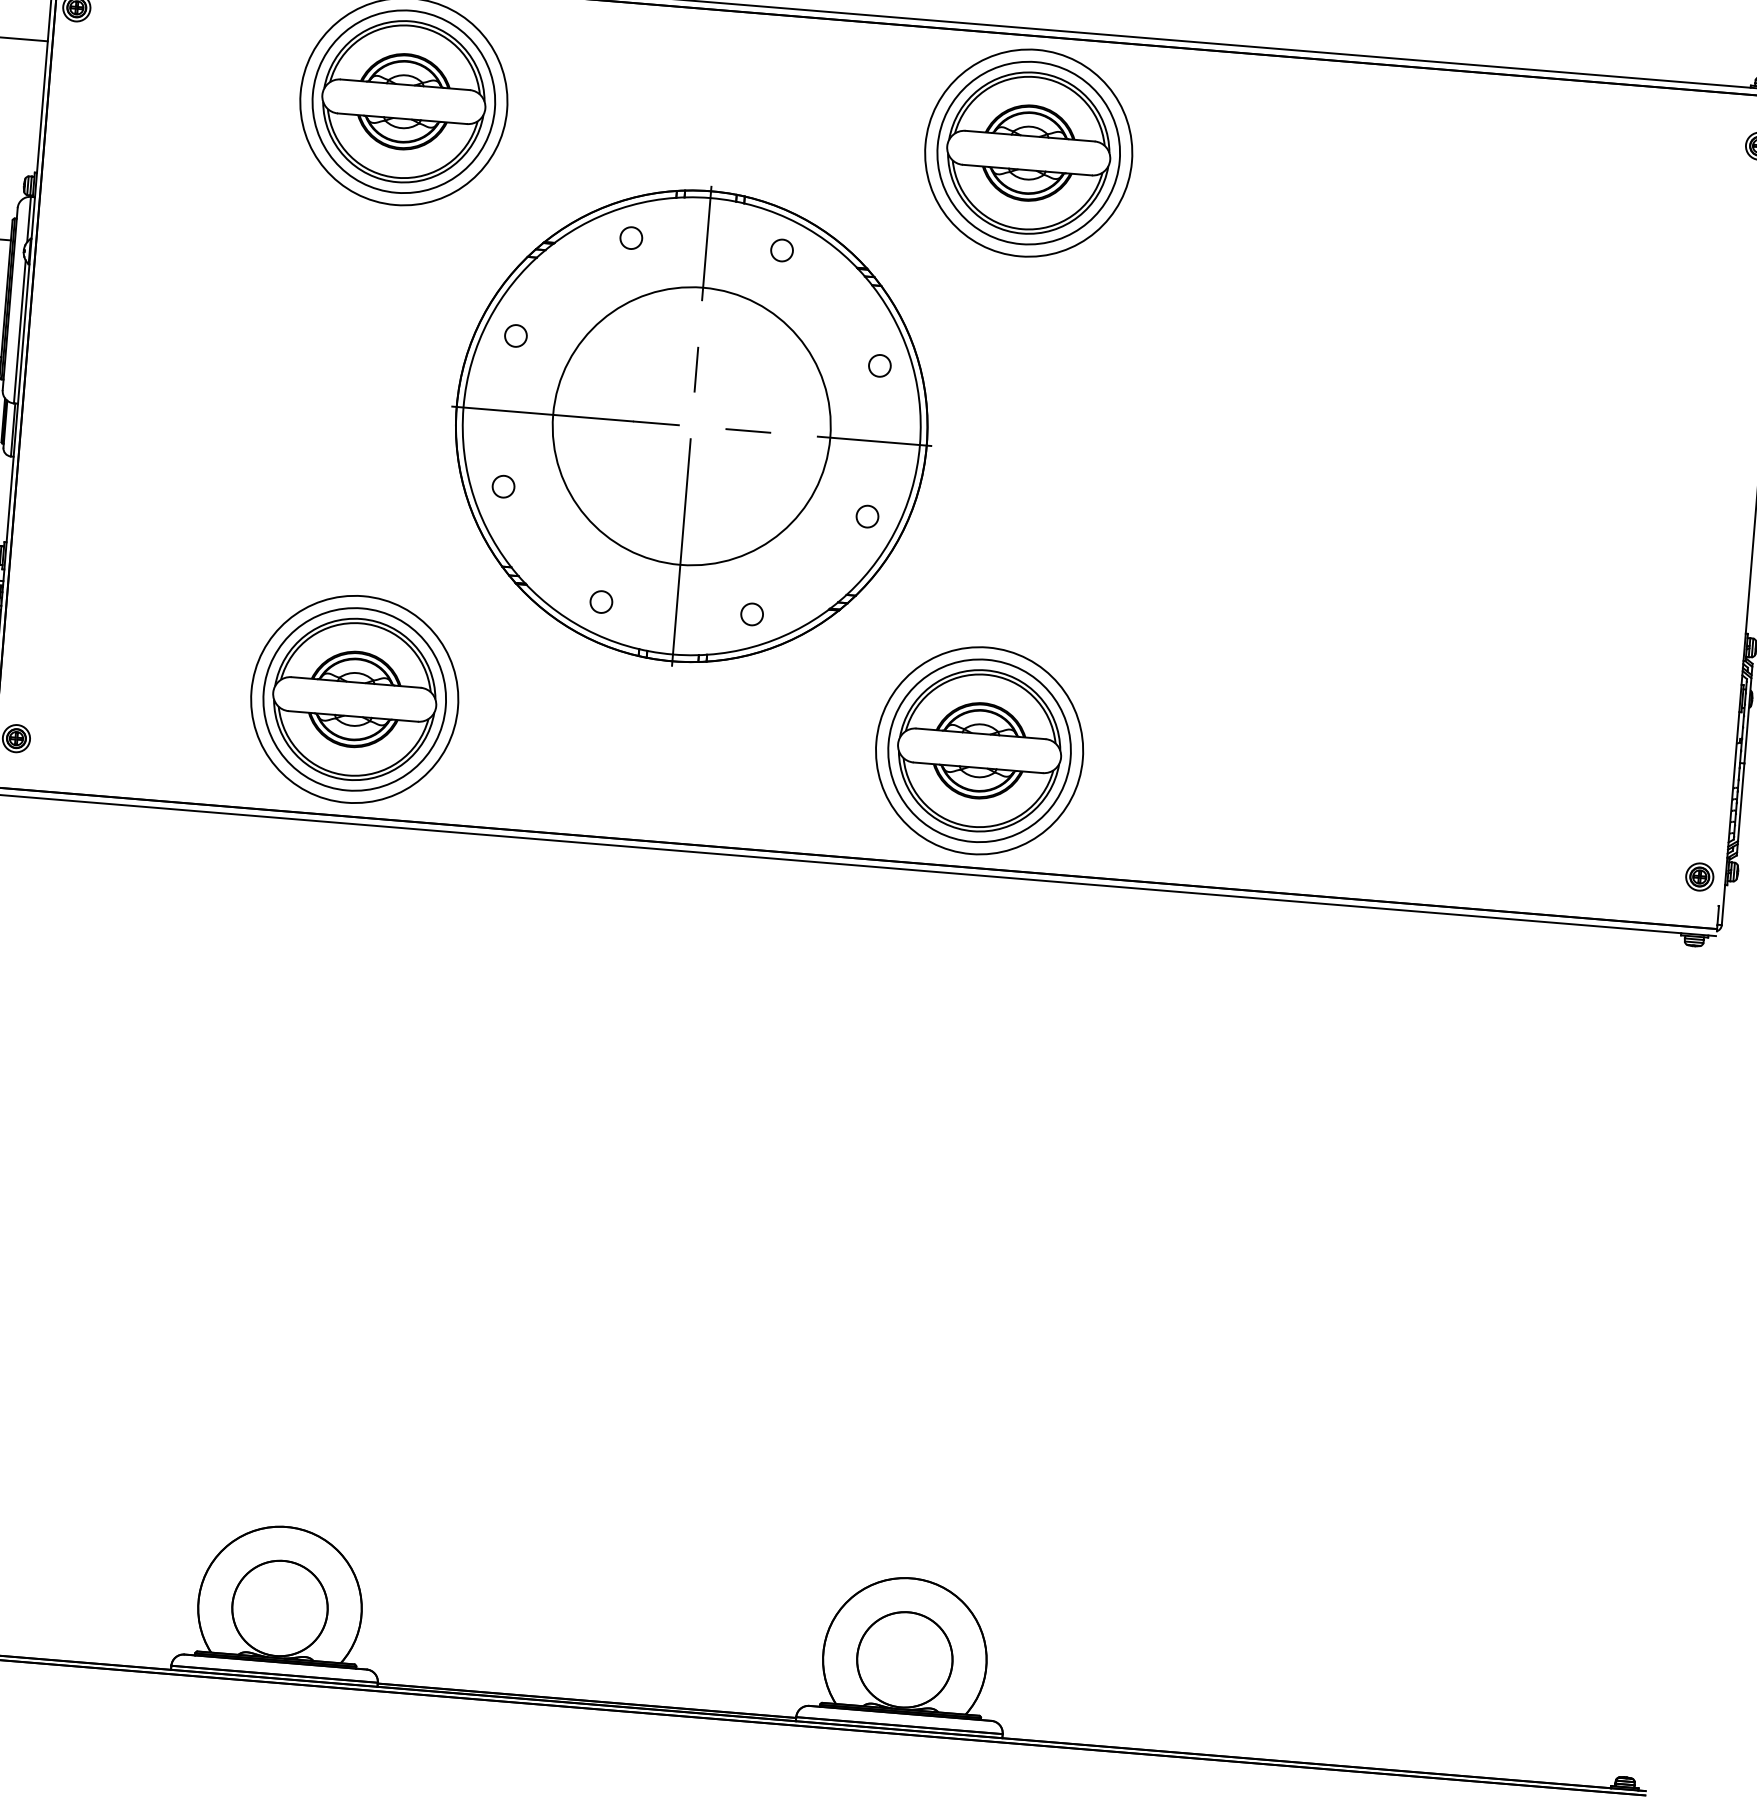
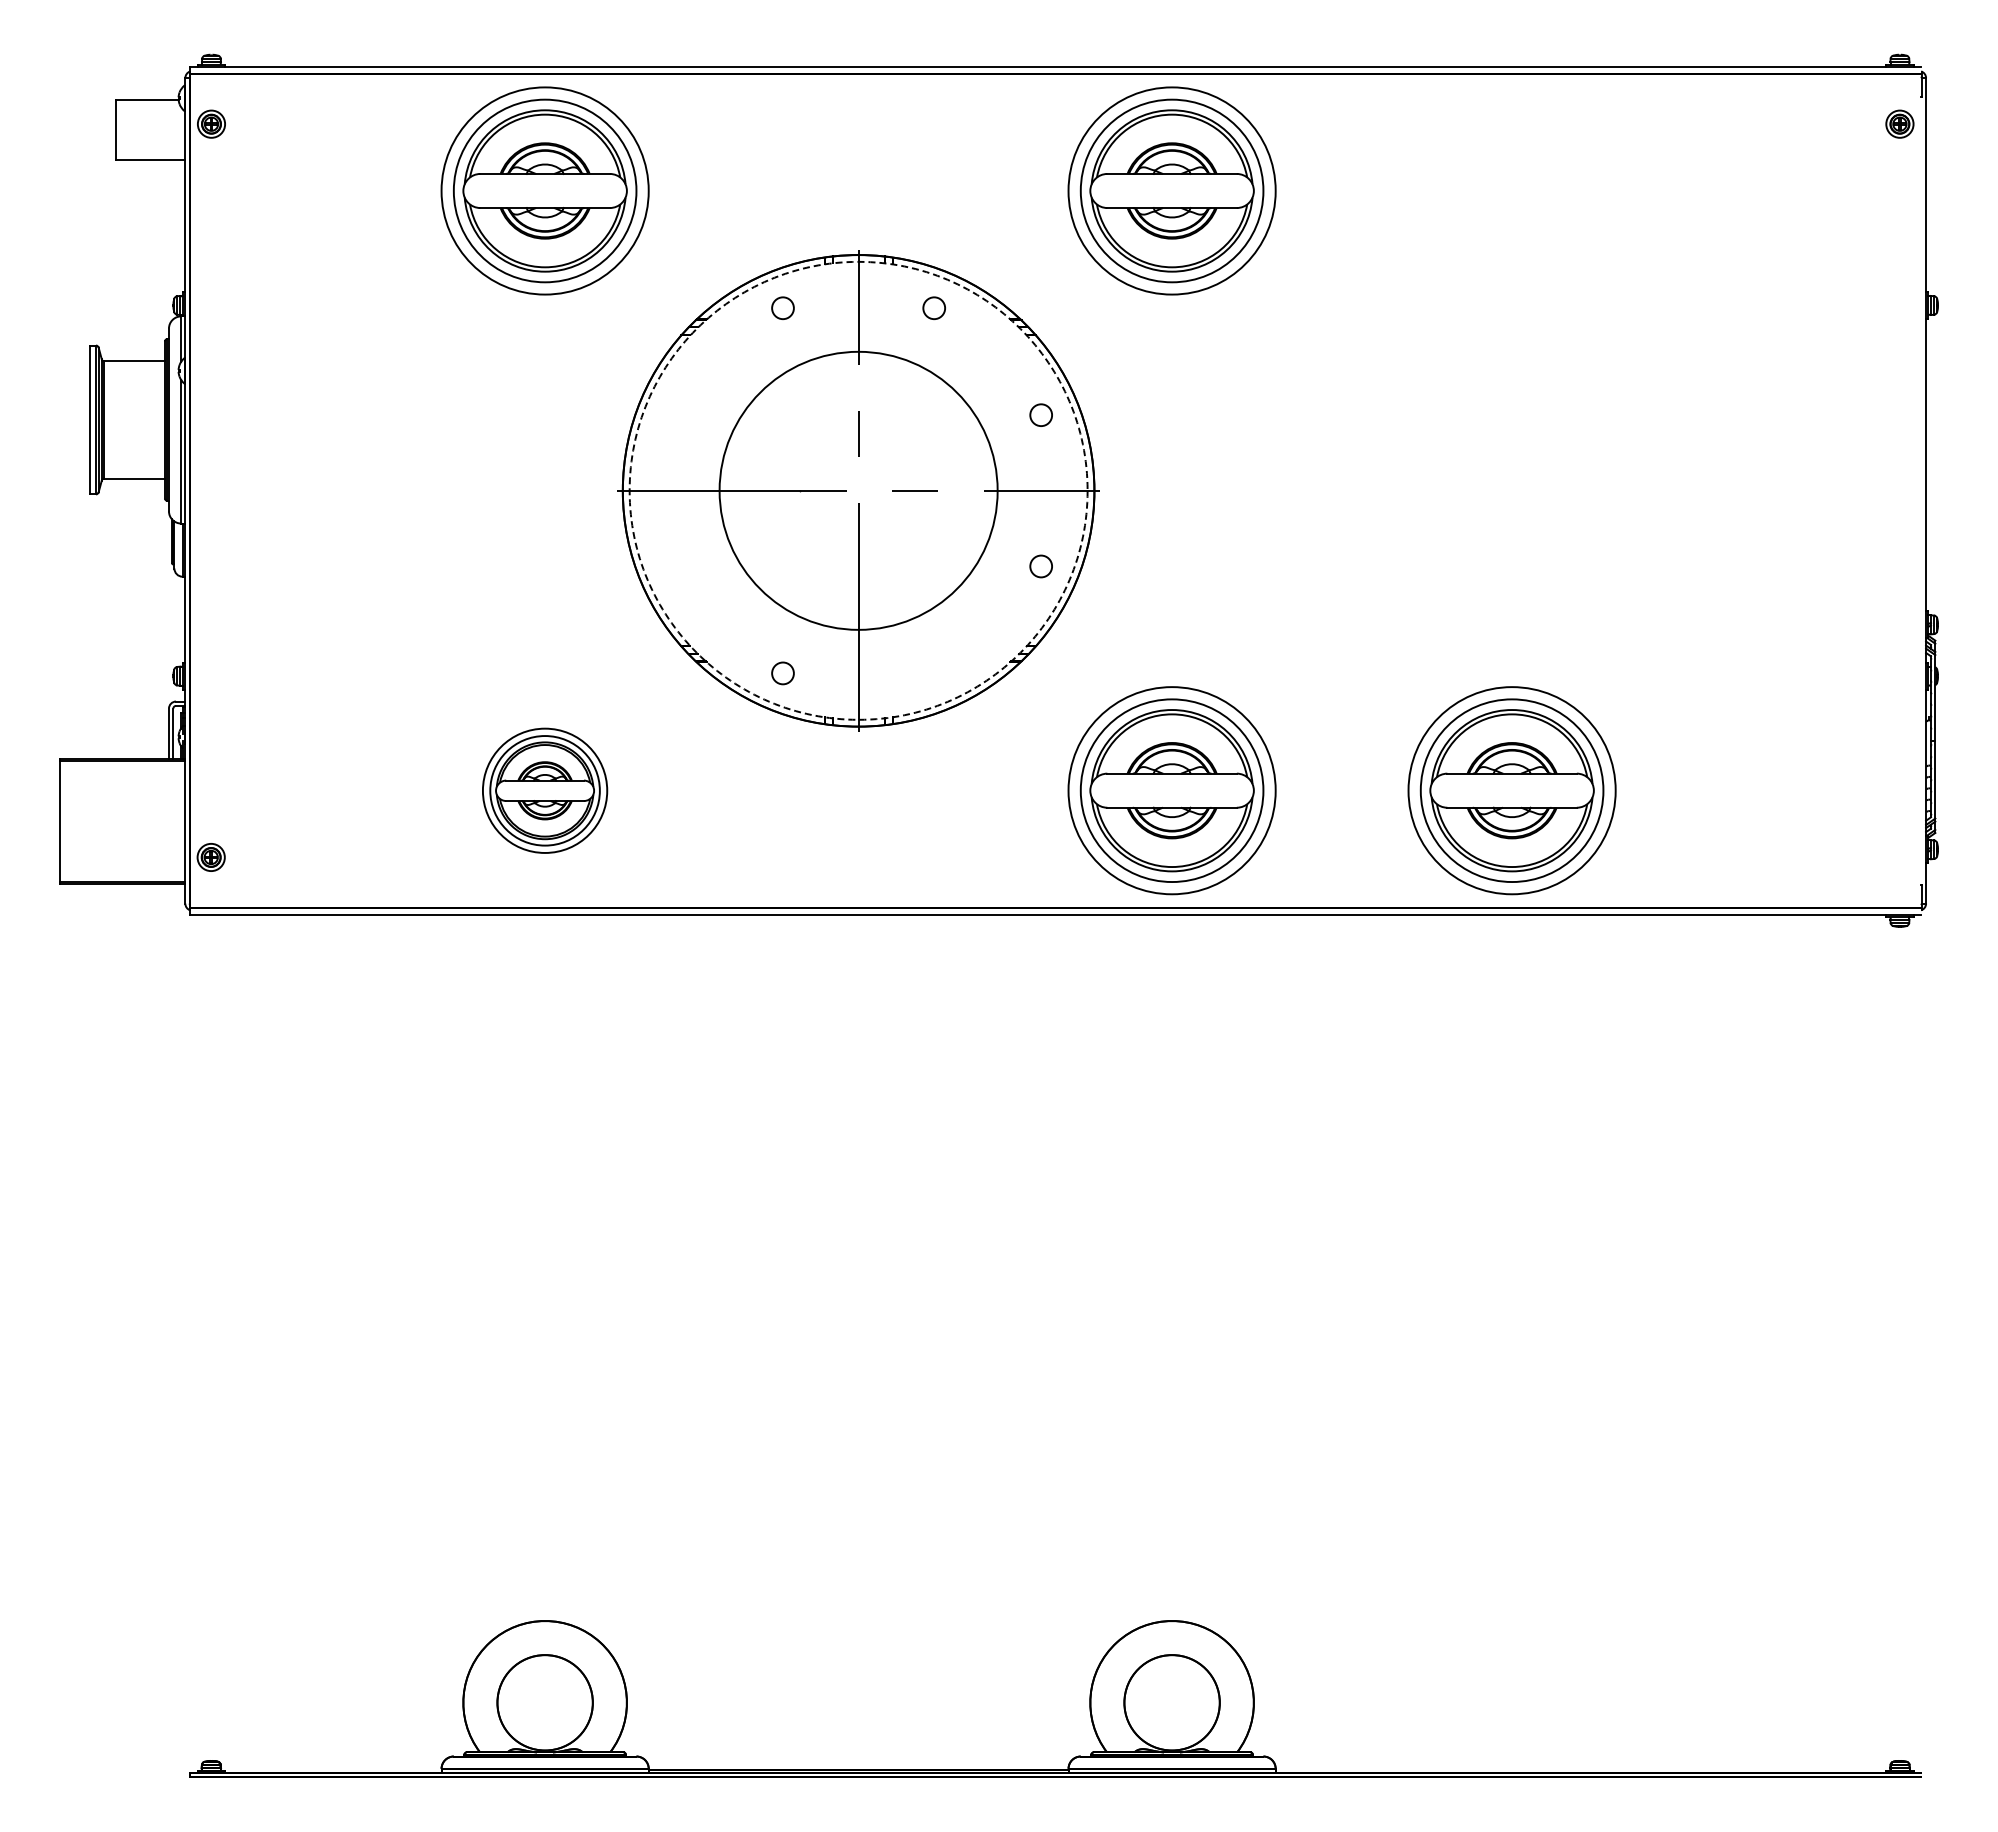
circle: (515, 335) -> (675, 414), removed
circle: (691, 425) -> (858, 490), solid -> dashed
circle: (503, 486) -> (675, 566), removed
circle: (751, 614) -> (933, 673), removed
part: (354, 699) -> (544, 790), size x0.6
part: (1317, 778) -> (1511, 790), added
part: (1699, 877) -> (1899, 857), removed

